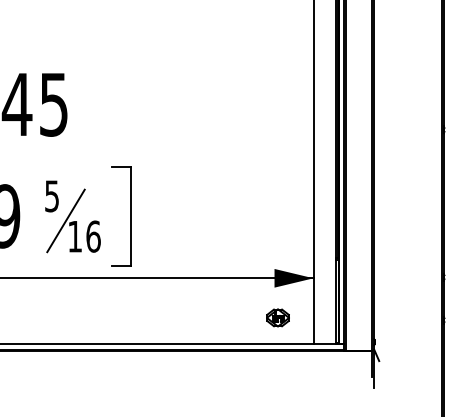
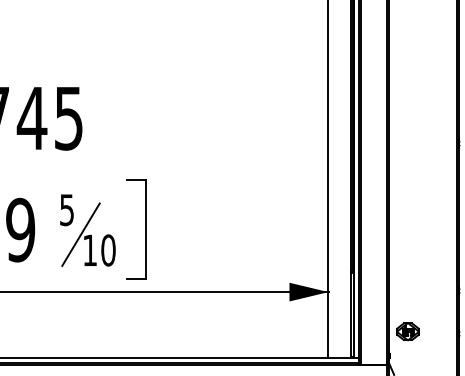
text: (93, 236) -> (108, 250), 16 -> 10
part: (277, 317) -> (407, 331), moved

